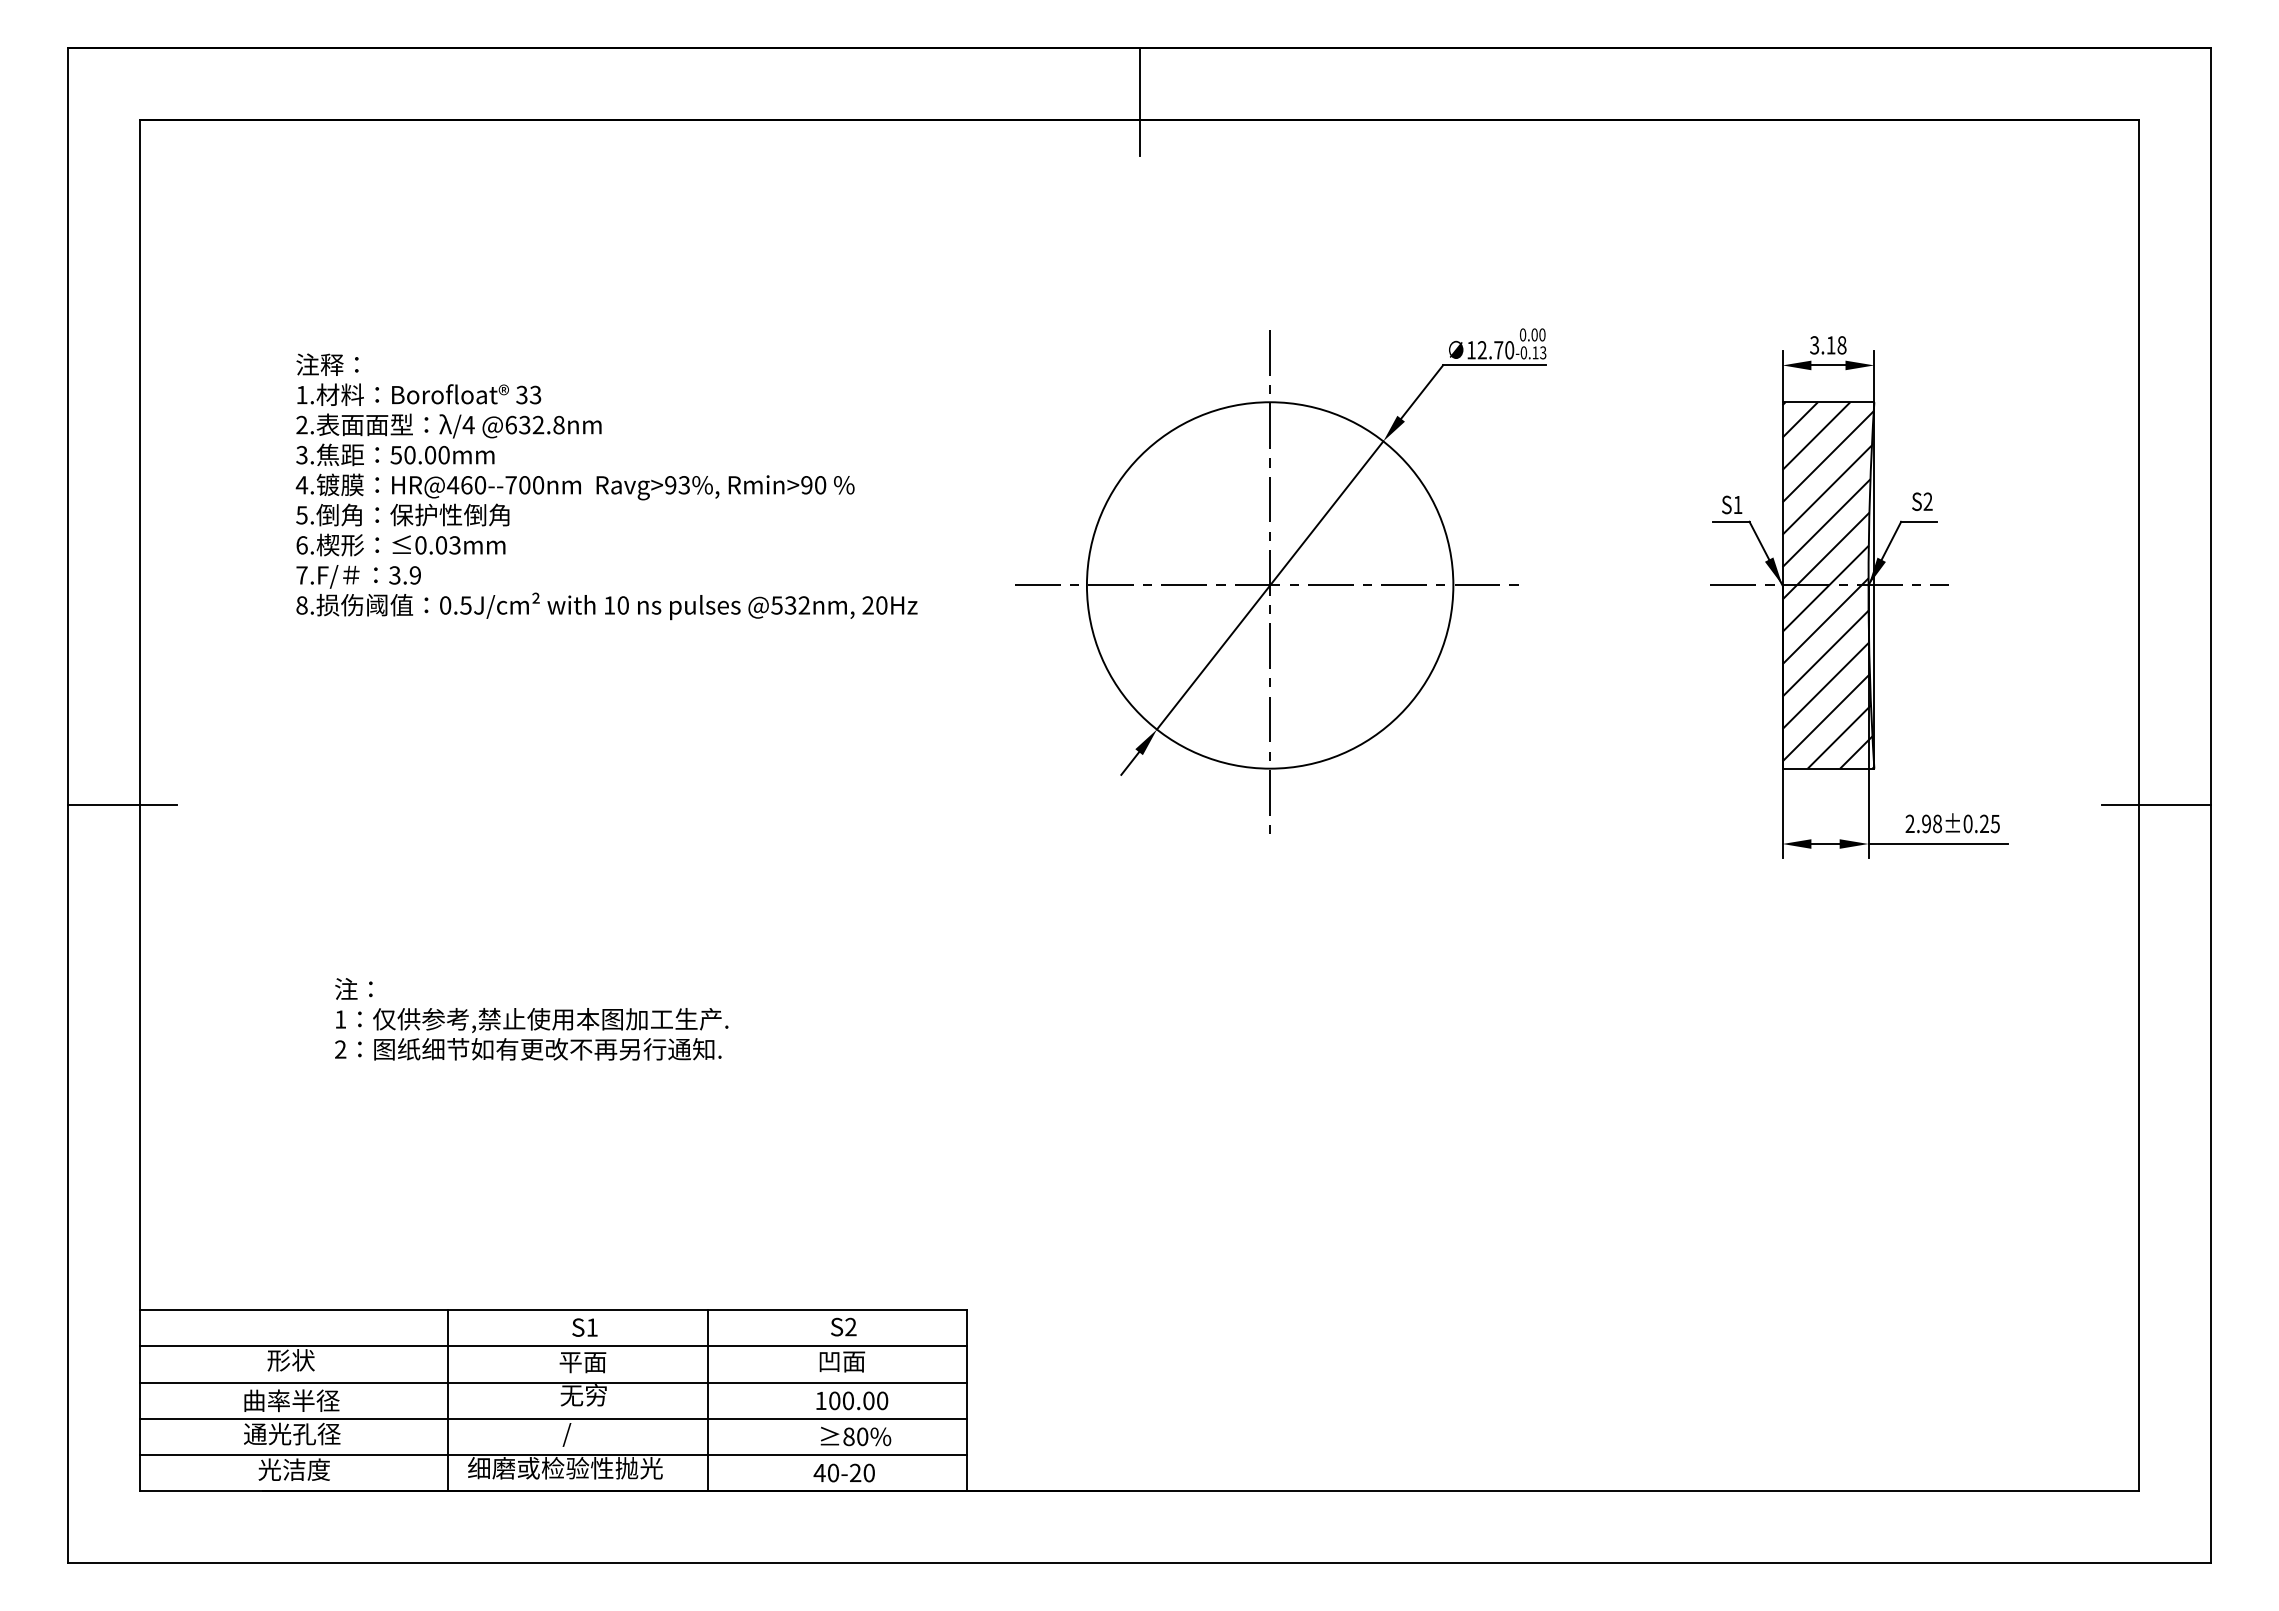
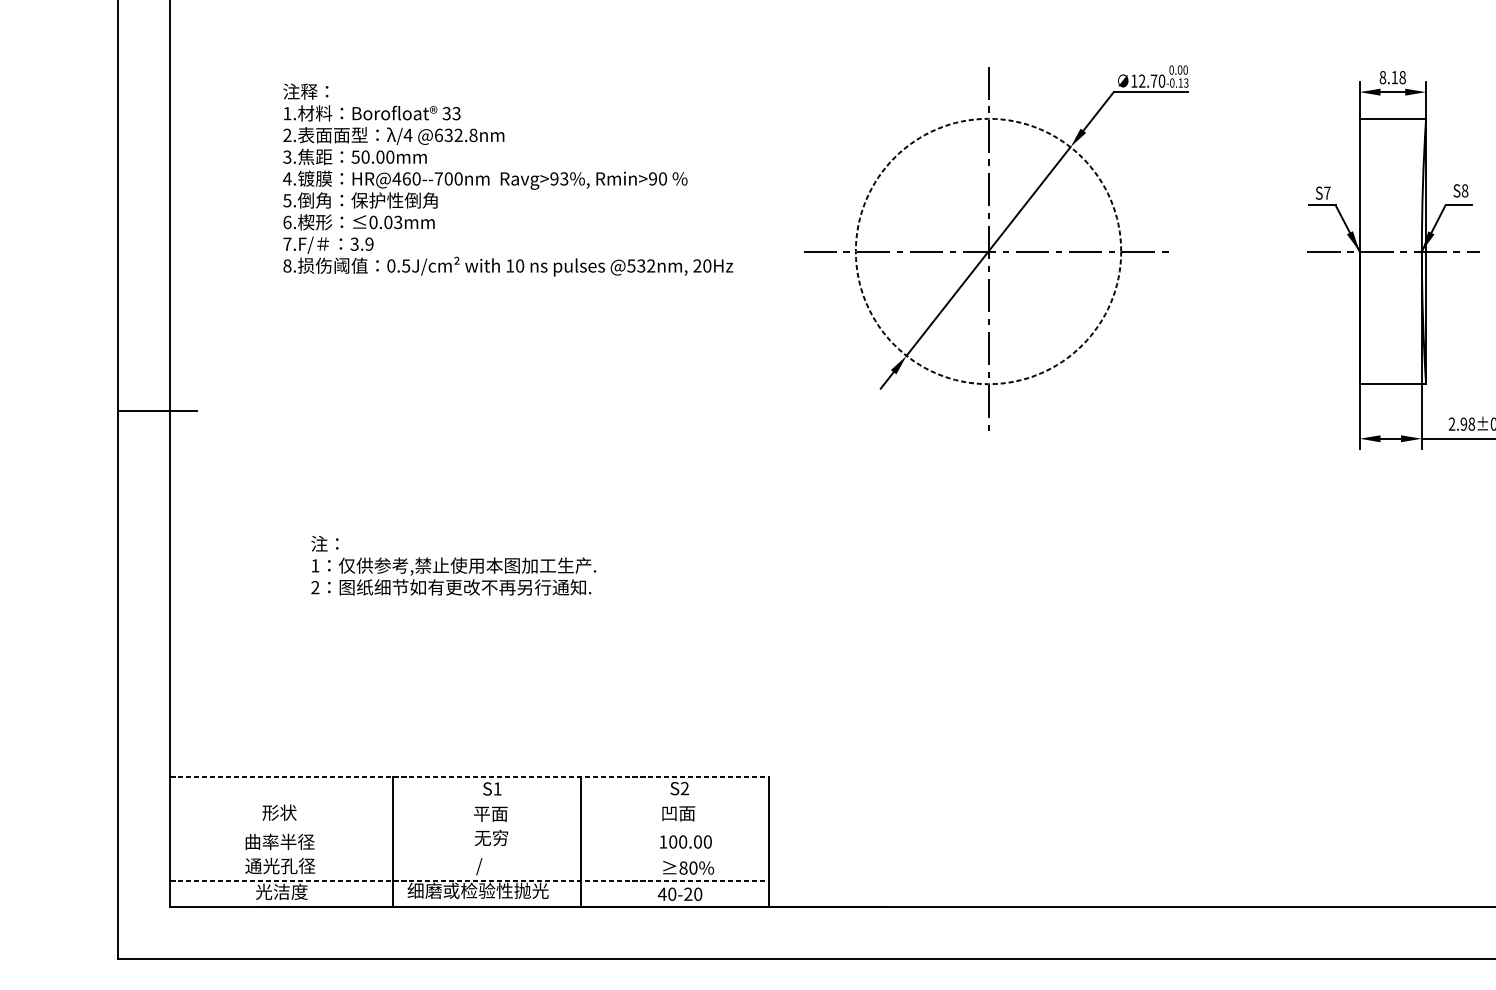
text: (1814, 345) -> (1382, 77), 3.18 -> 8.18
text: (1927, 501) -> (1464, 190), S2 -> S8
text: (1737, 504) -> (1326, 192), S1 -> S7
circle: (1269, 585) -> (988, 251), solid -> dashed
hatch: (1828, 585) -> (1392, 251), removed
line: (554, 1310) -> (470, 776), solid -> dashed
line: (553, 1346) -> (469, 802), removed
line: (553, 1382) -> (469, 828), removed
line: (553, 1418) -> (469, 854), removed
line: (554, 1454) -> (470, 880), solid -> dashed

